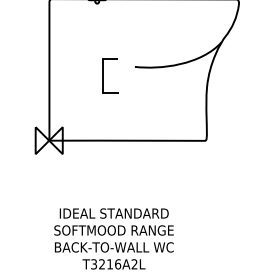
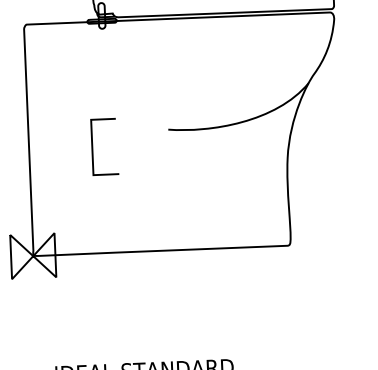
line: (103, 75) -> (93, 146), moved

